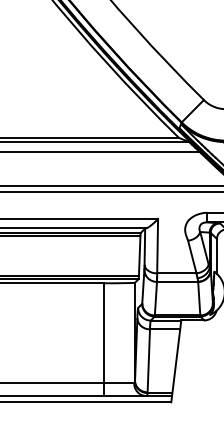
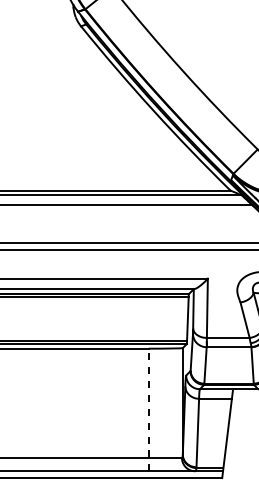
line: (103, 339) -> (148, 409), solid -> dashed

